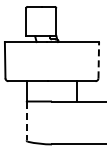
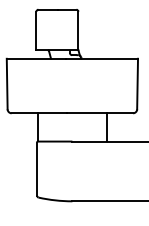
line: (98, 59) -> (137, 83), dashed -> solid
line: (26, 121) -> (36, 169), dashed -> solid

